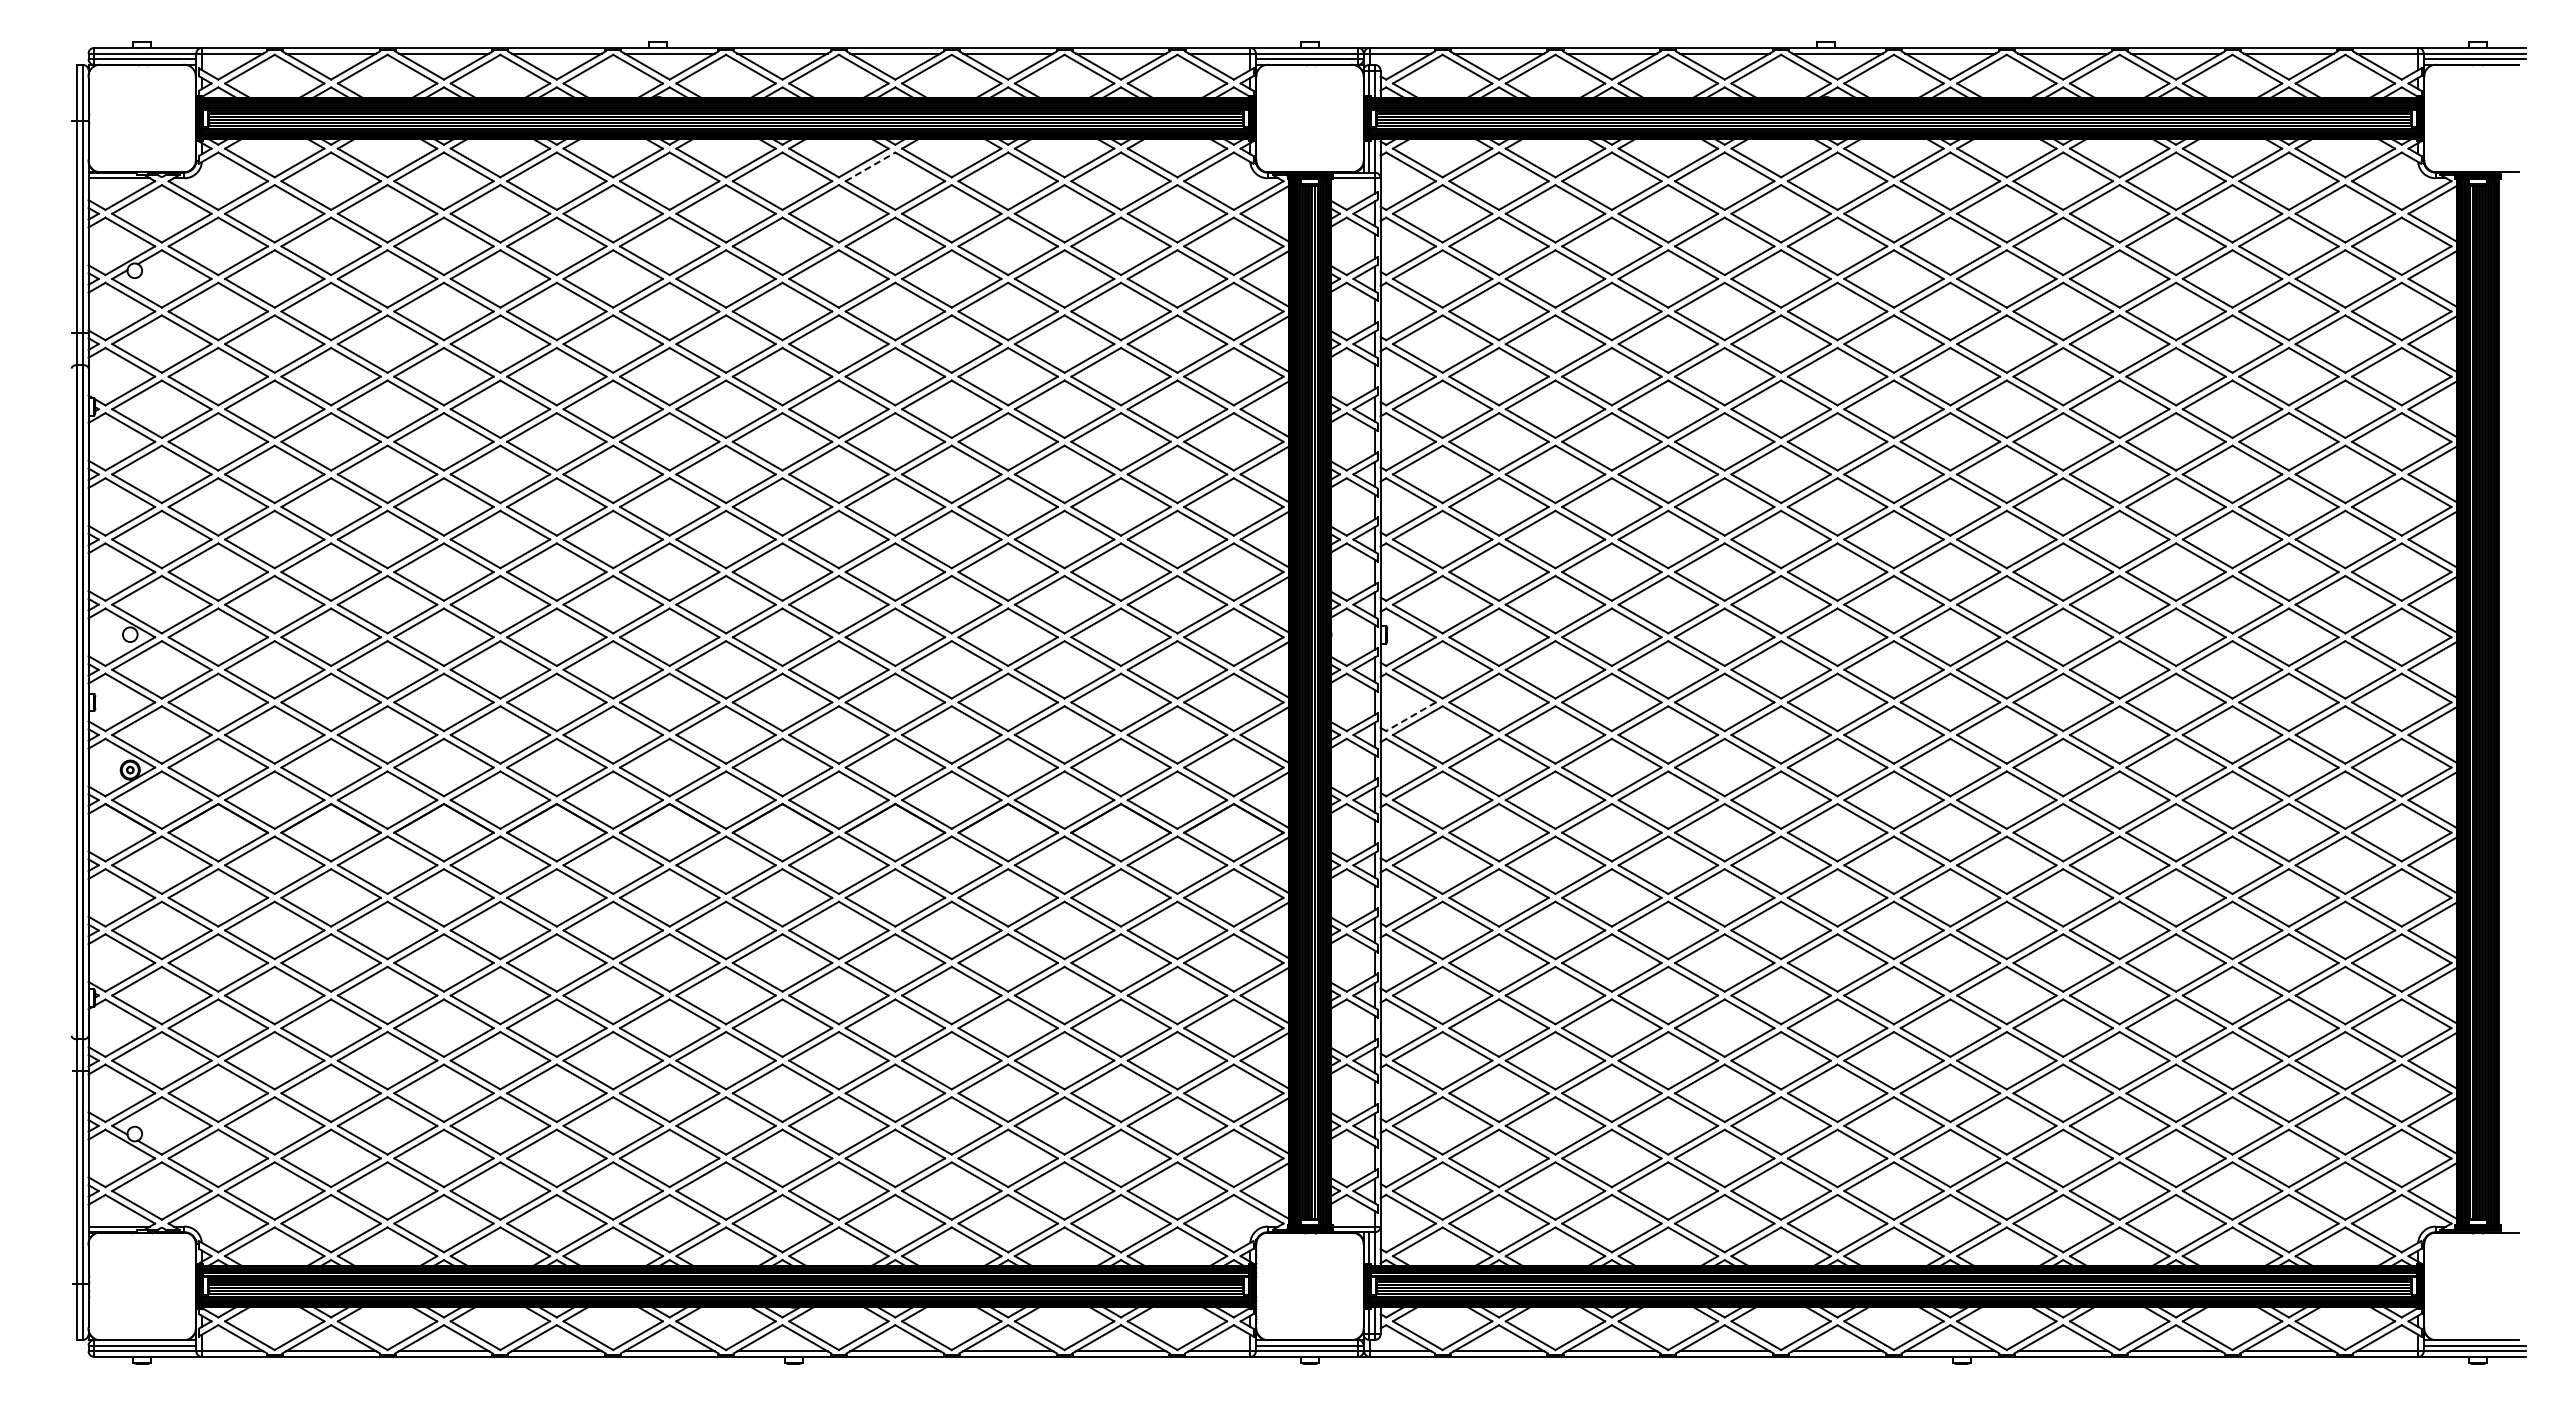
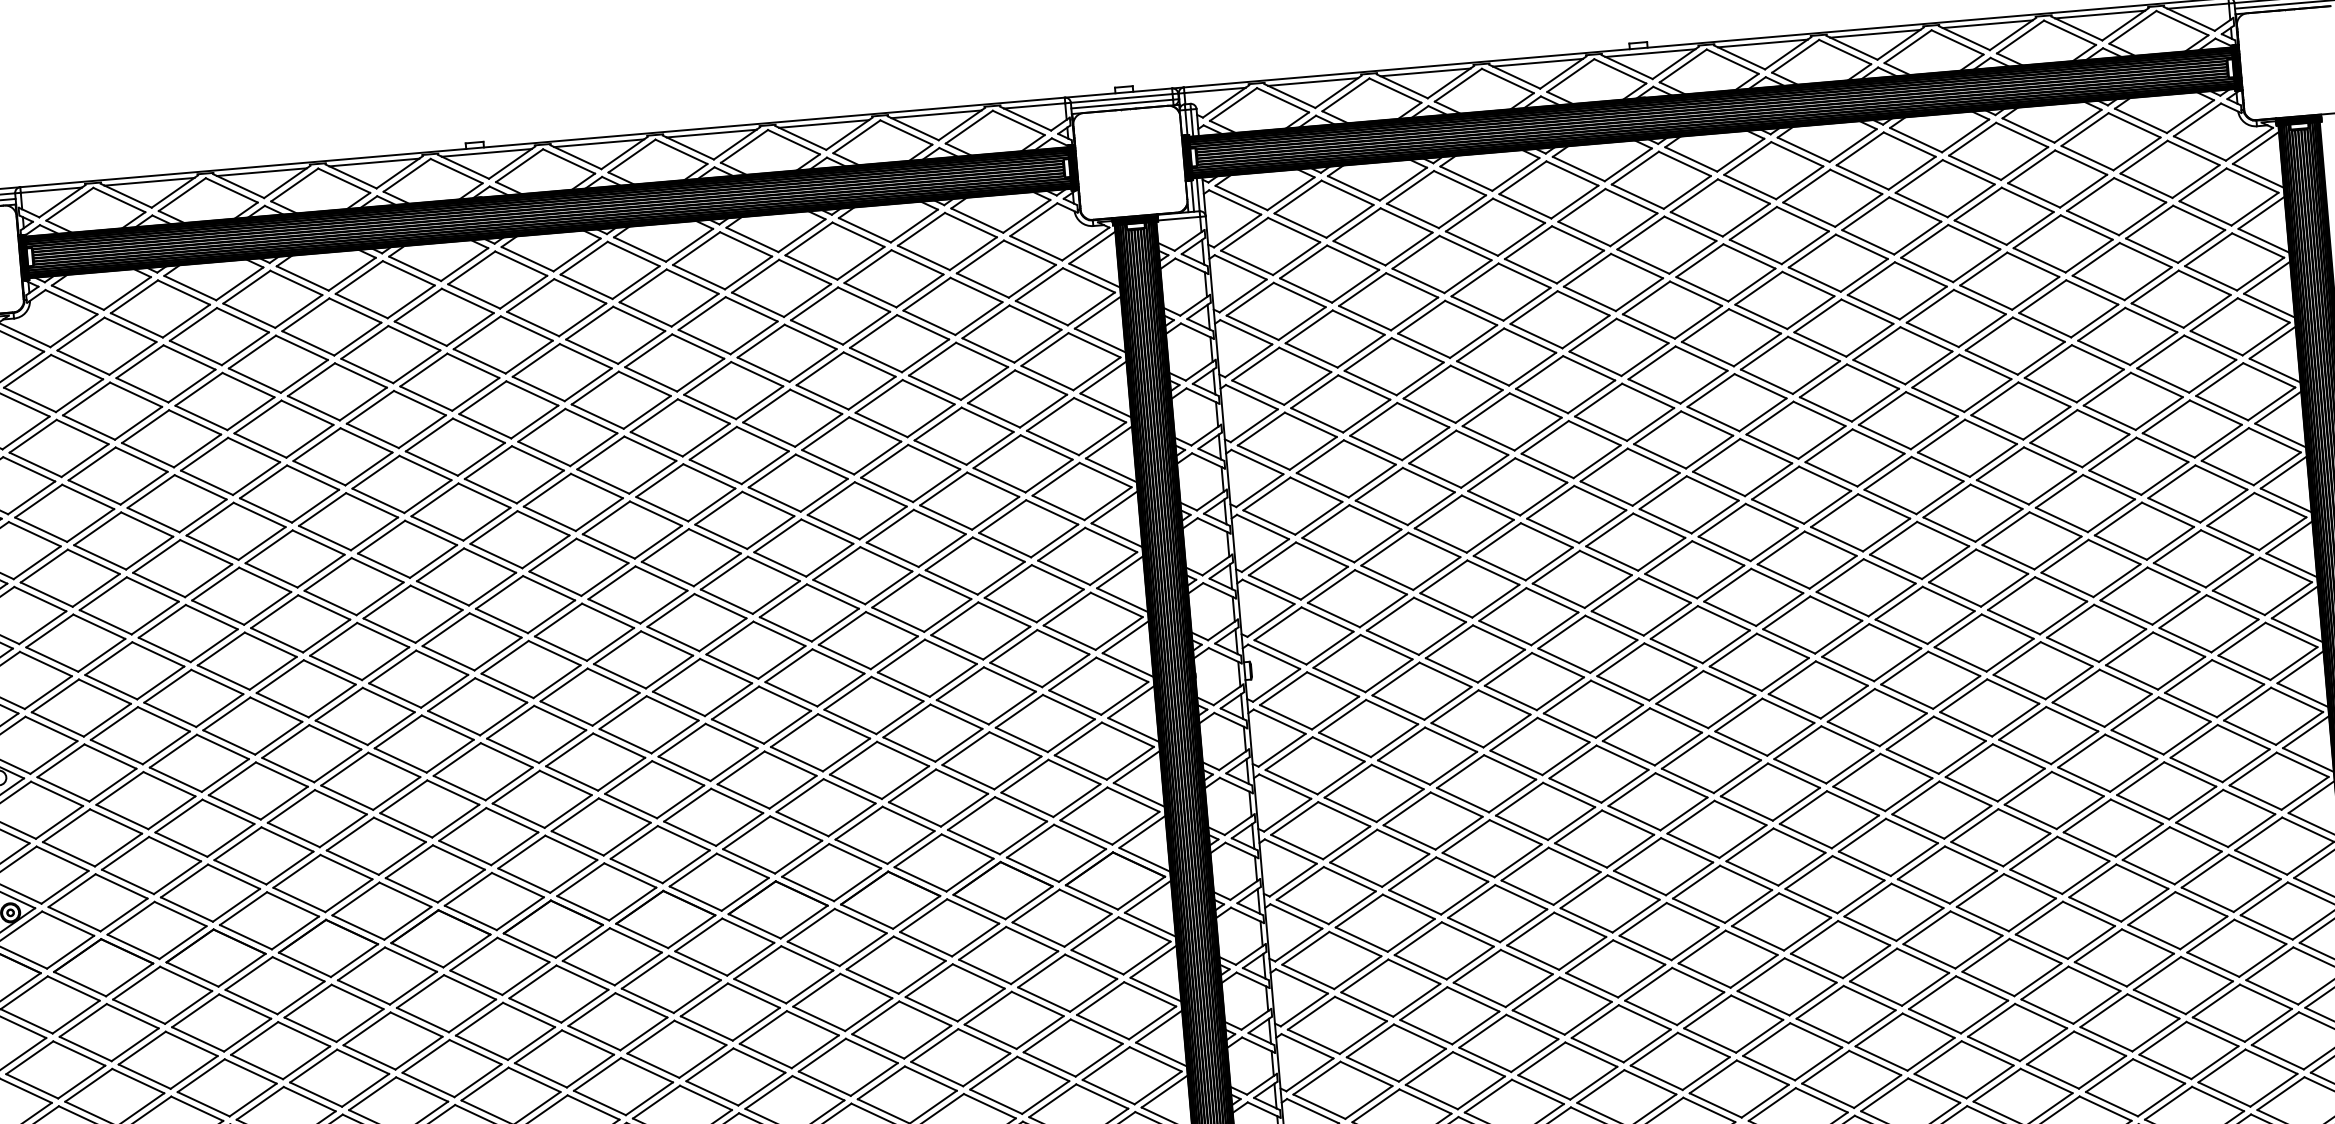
line: (870, 166) -> (696, 248), dashed -> solid
line: (1411, 716) -> (1282, 750), dashed -> solid

